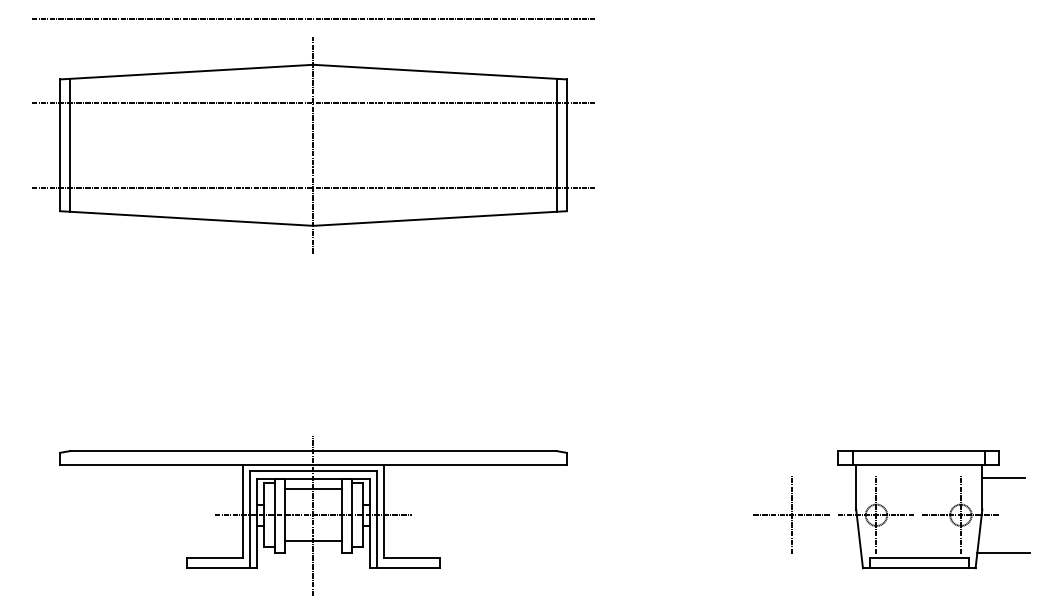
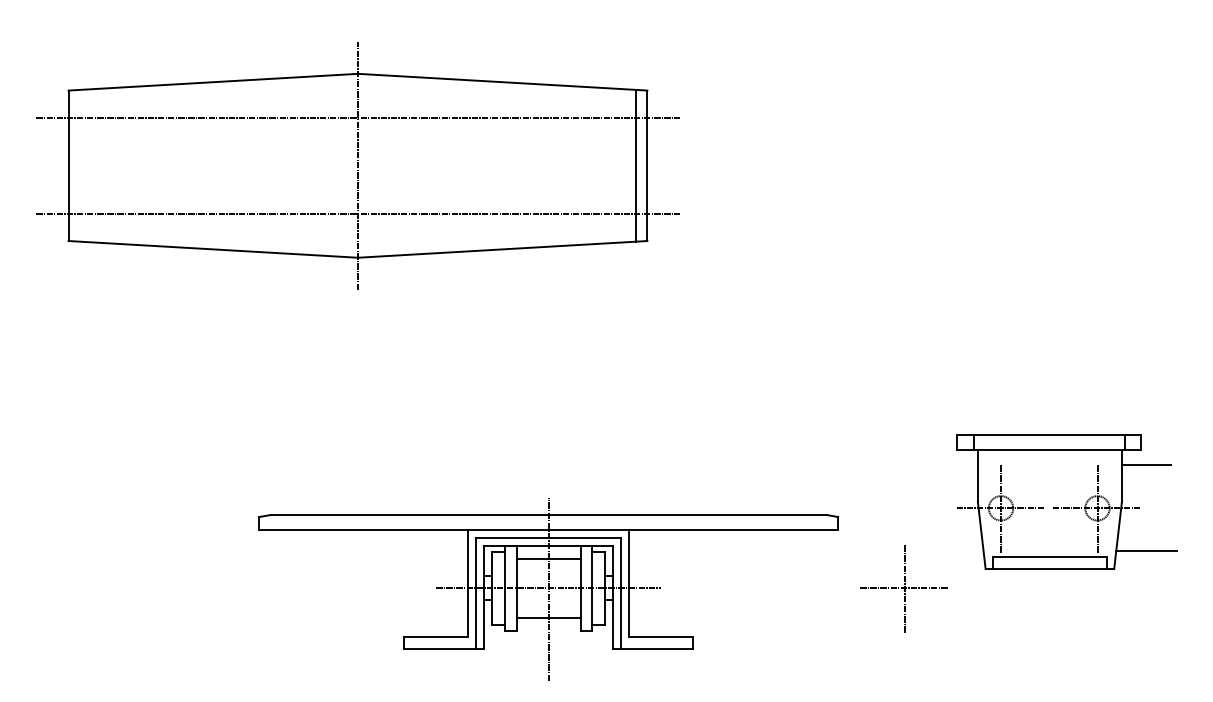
line: (312, 18) -> (356, 20), removed
line: (70, 144) -> (80, 164), removed
part: (933, 509) -> (1066, 501), moved
part: (313, 515) -> (548, 588), moved

